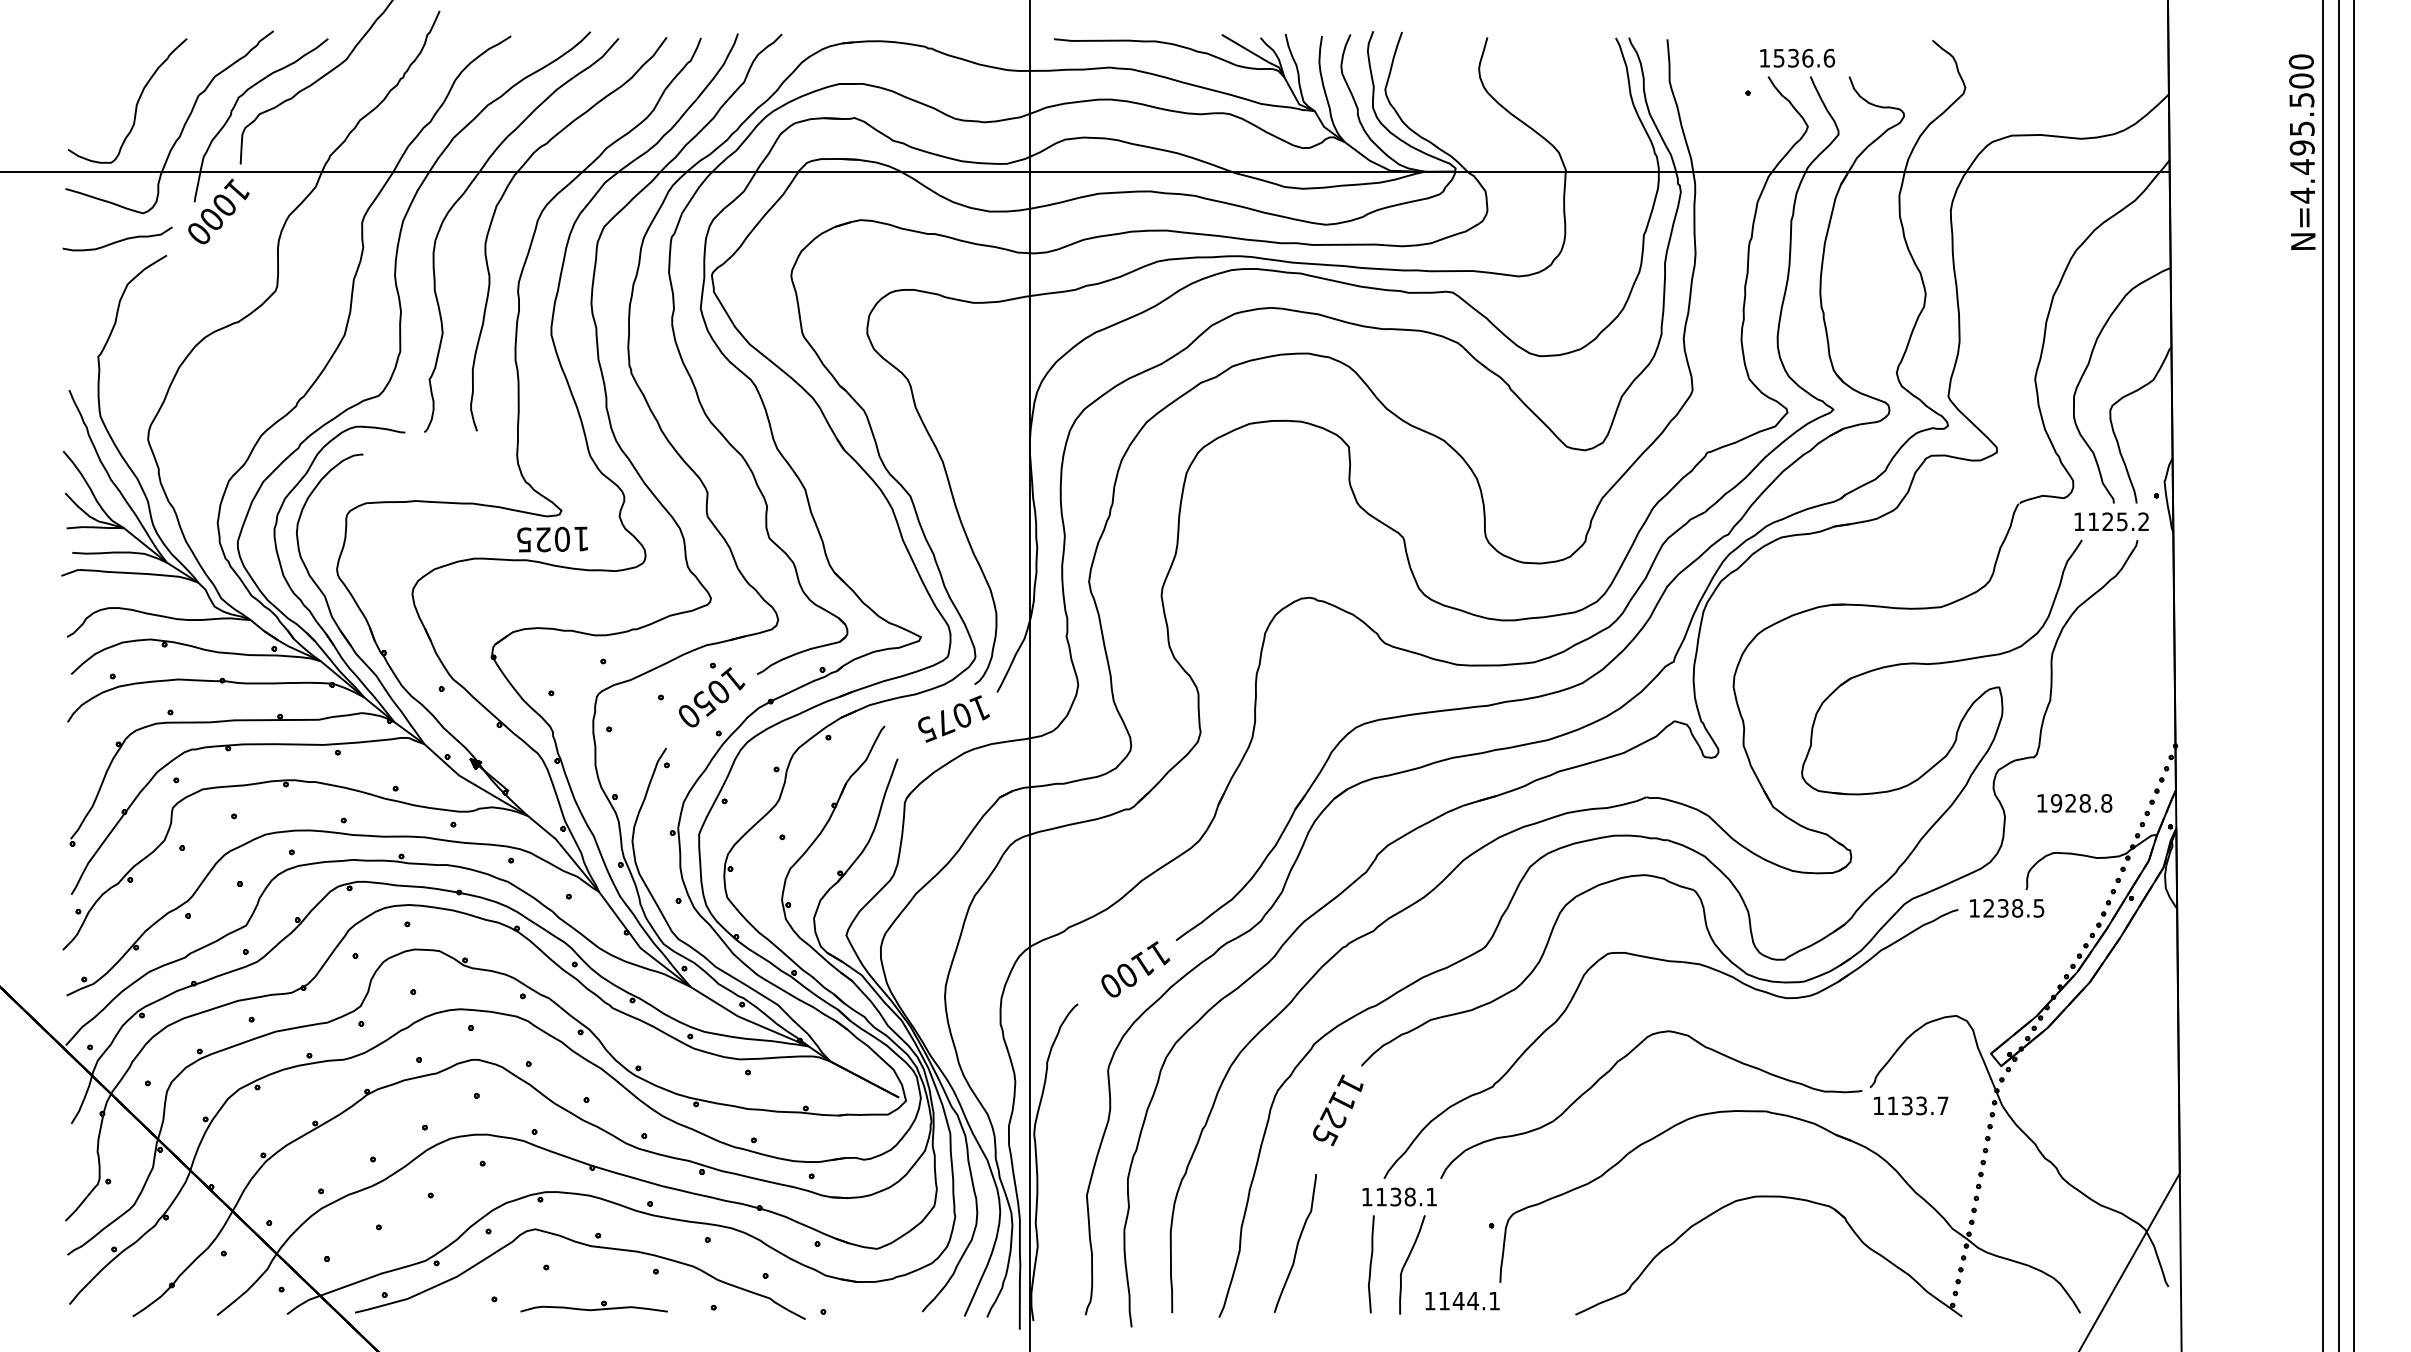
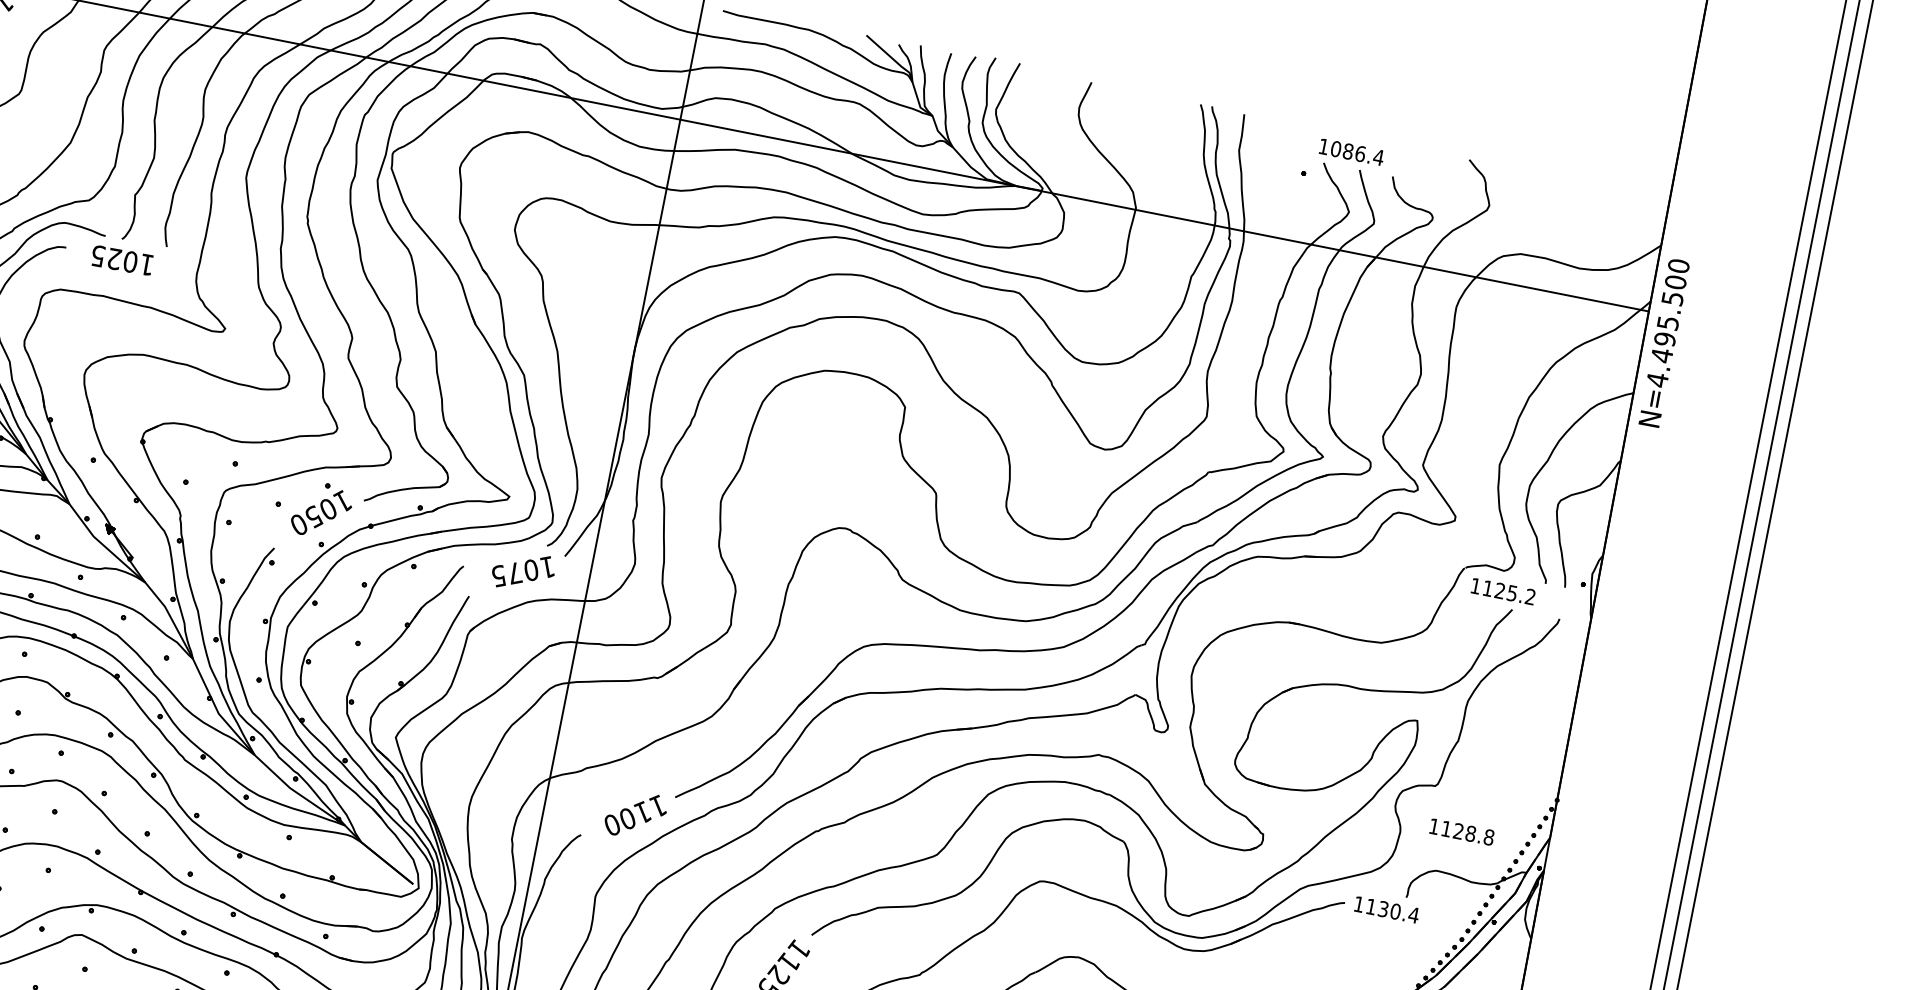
text: (1804, 57) -> (1357, 152), 1536.6 -> 1086.4
text: (2302, 151) -> (1664, 342), moved
text: (2111, 521) -> (1503, 591), moved
text: (552, 539) -> (122, 260), moved
text: (2056, 803) -> (1446, 829), 1928.8 -> 1128.8
text: (2013, 908) -> (1392, 911), 1238.5 -> 1130.4

